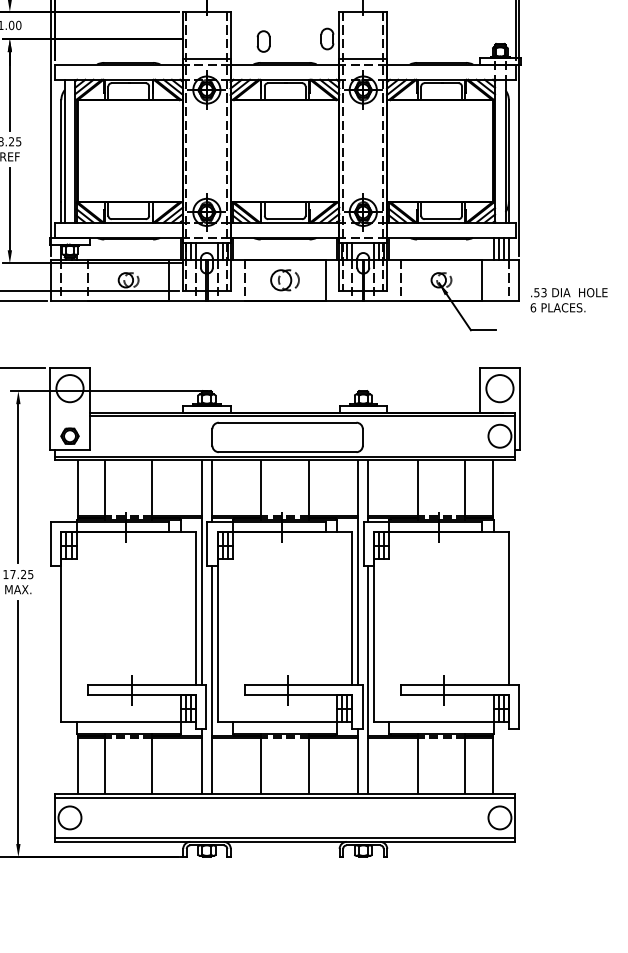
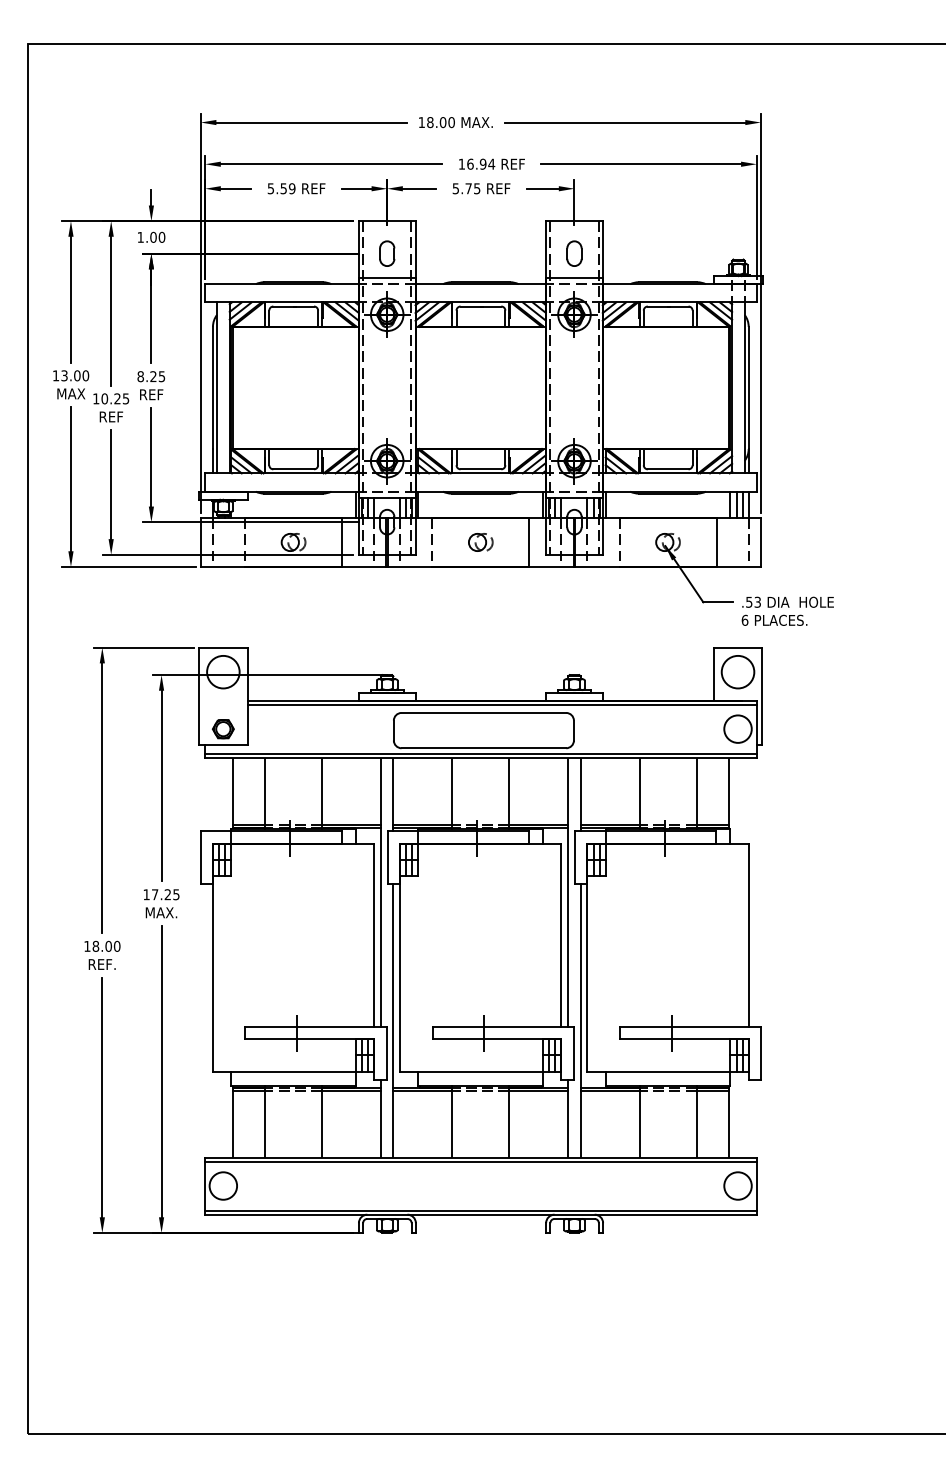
part: (327, 38) -> (574, 253), moved
part: (263, 41) -> (387, 253), moved
part: (284, 280) -> (480, 542), size x0.71
text: (568, 299) -> (787, 610), moved

